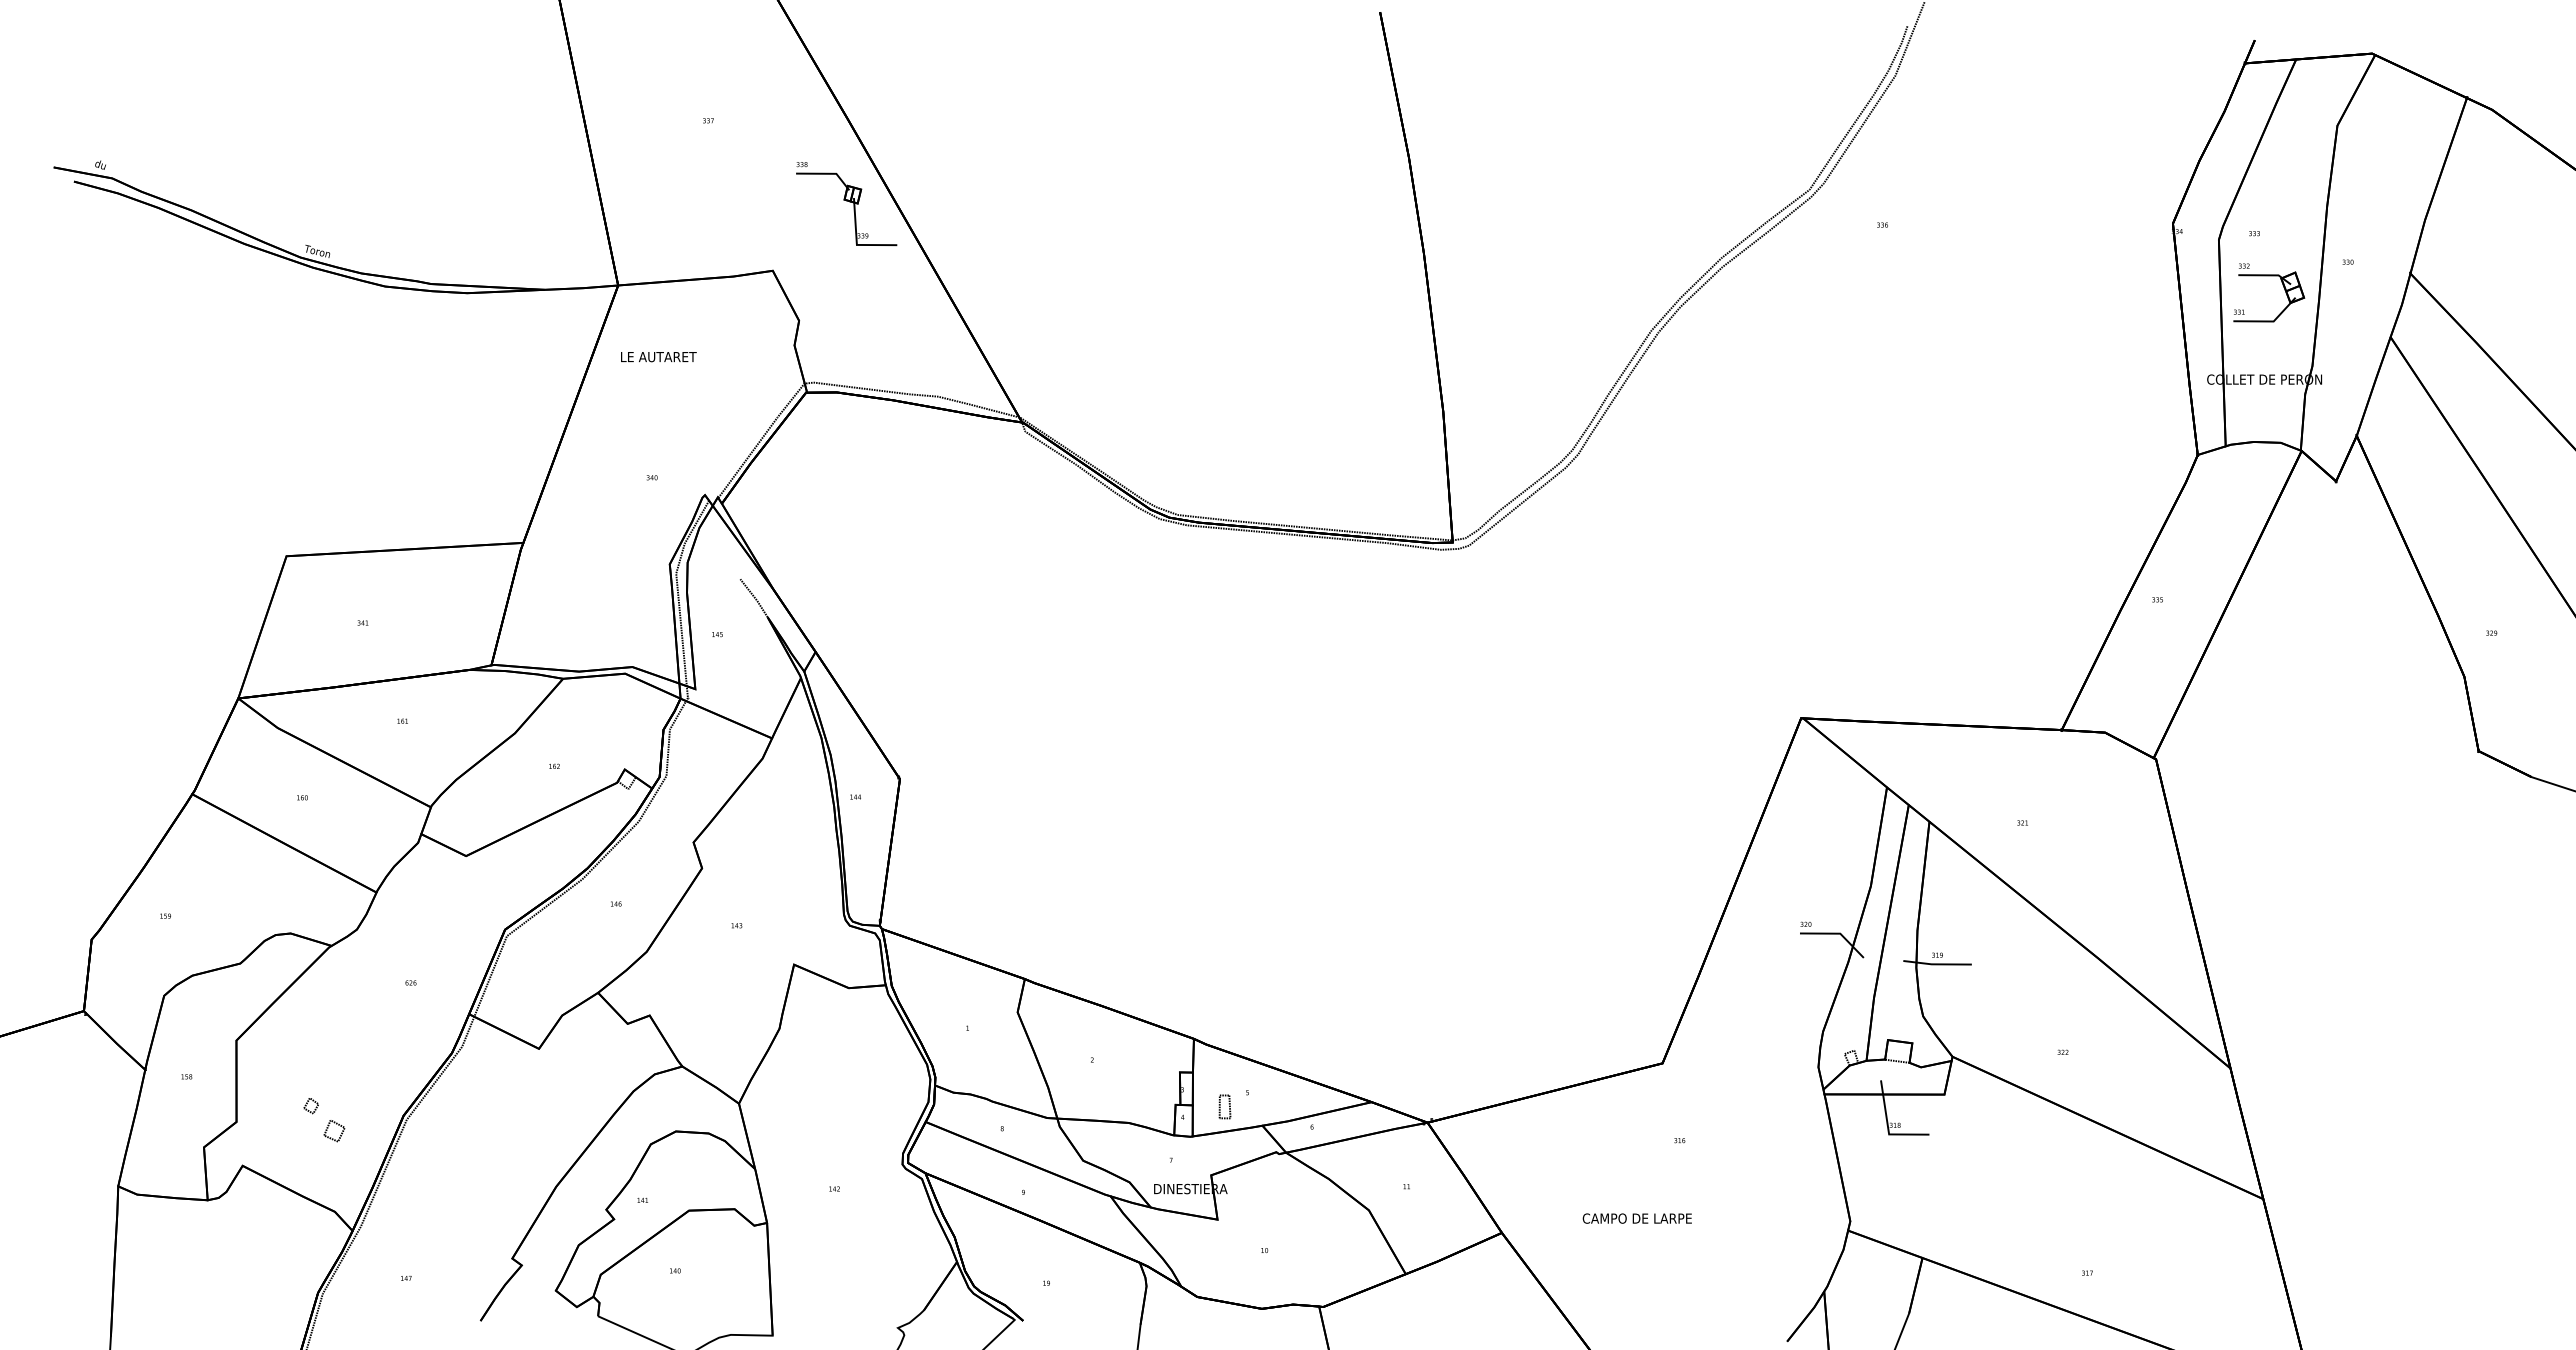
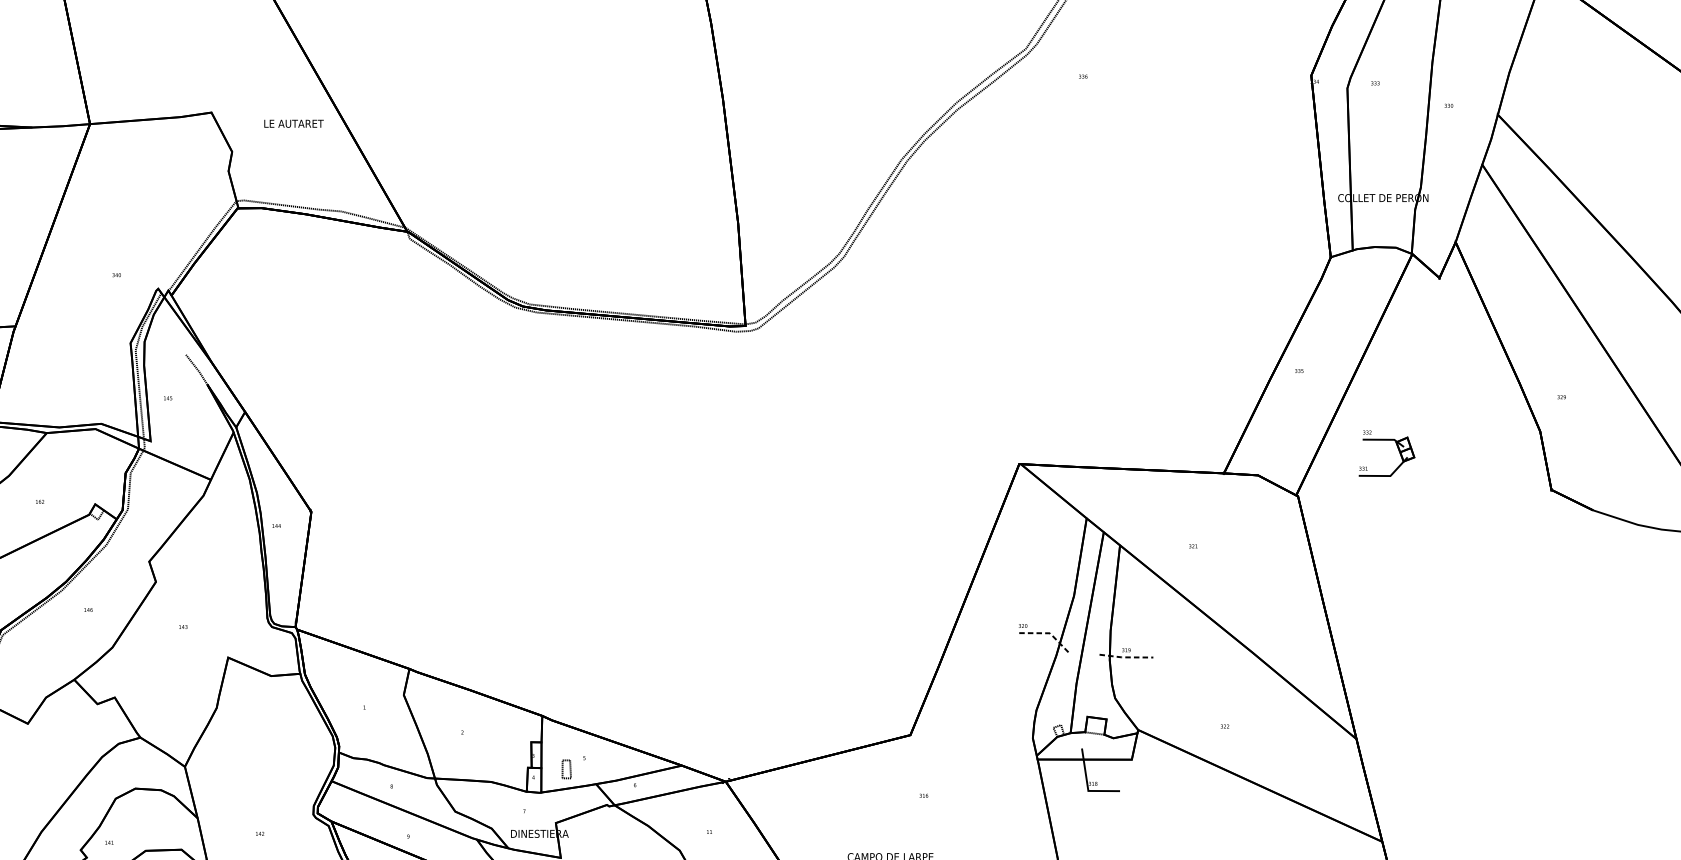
part: (846, 204) -> (269, 60), removed
part: (2282, 285) -> (1397, 447), moved
text: (658, 357) -> (293, 124), moved
line: (1837, 933) -> (1047, 633), solid -> dashed
line: (1937, 964) -> (1126, 657), solid -> dashed

